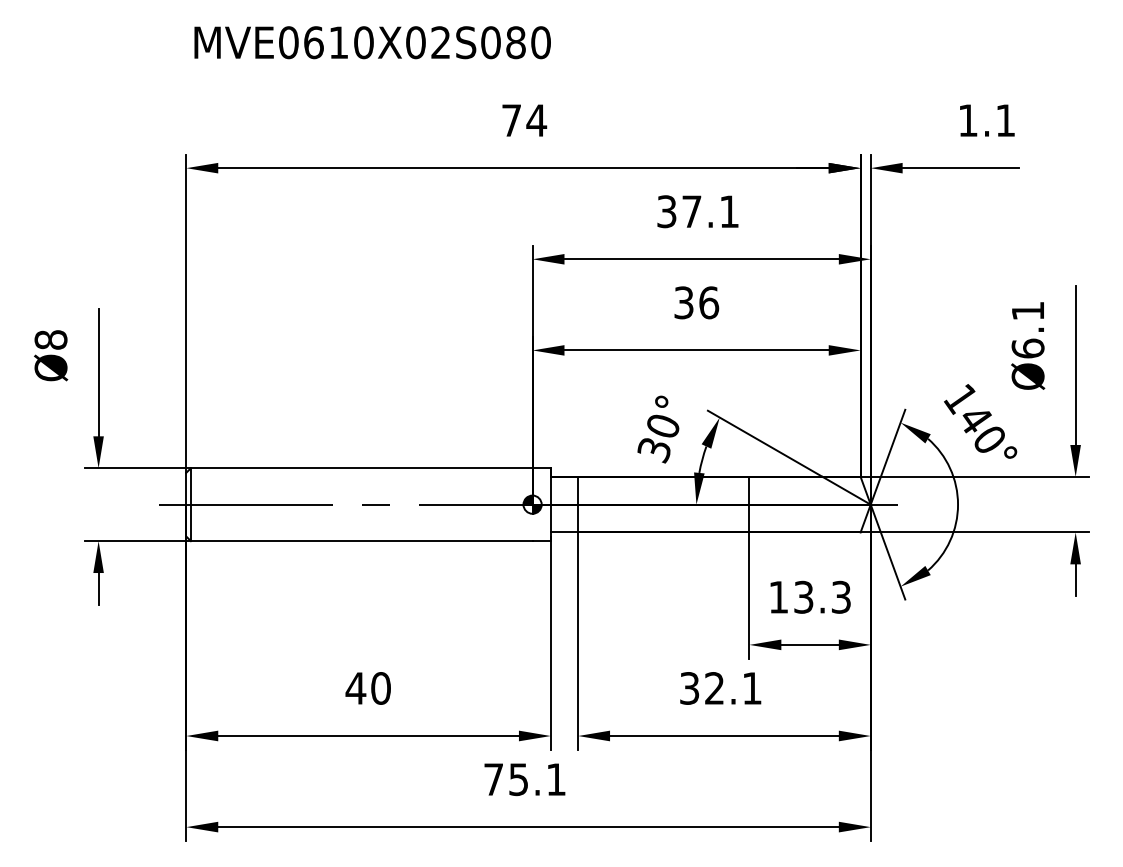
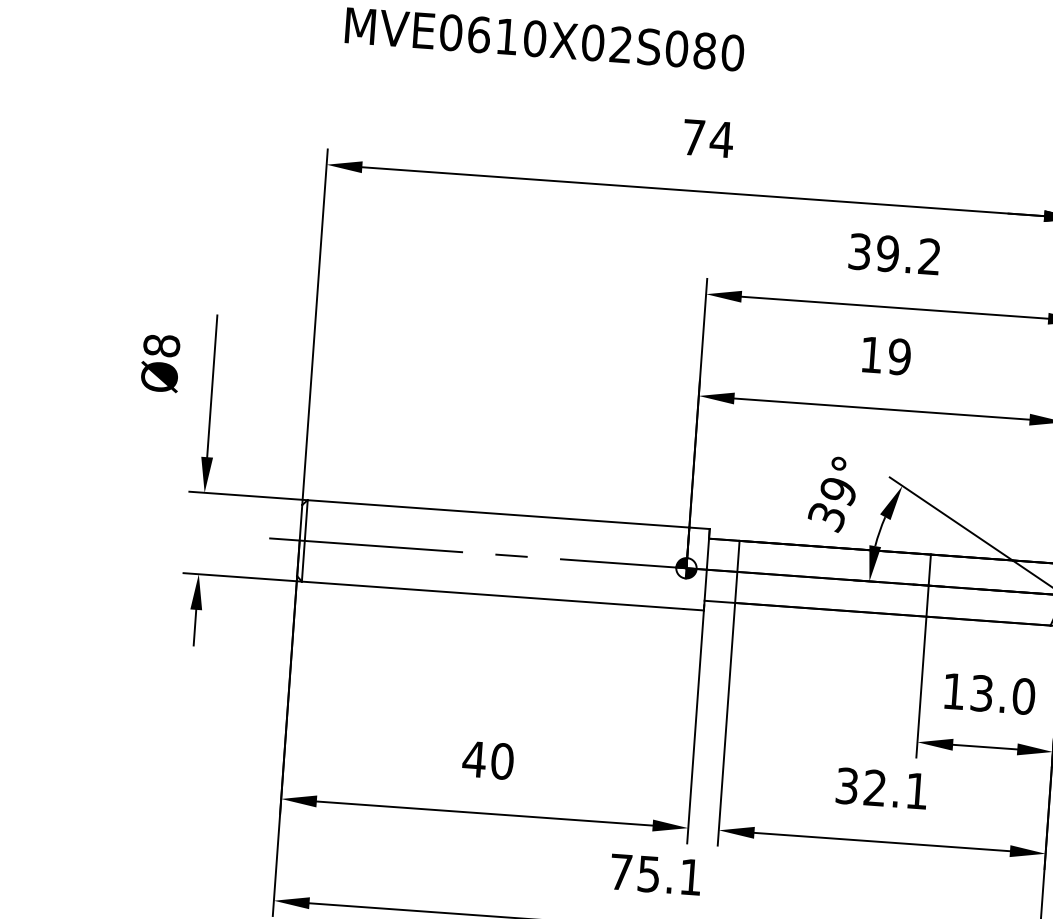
text: (710, 211) -> (908, 255), 37.1 -> 39.2
text: (696, 302) -> (885, 355), 36 -> 19
text: (663, 426) -> (838, 491), 30° -> 39°
text: (841, 596) -> (1024, 695), 13.3 -> 13.0

